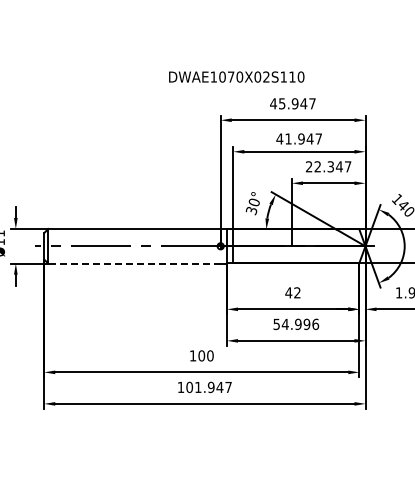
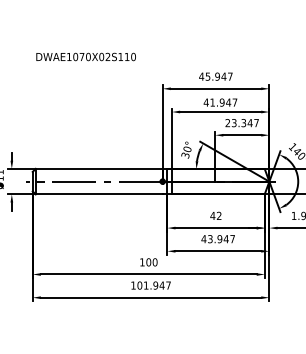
text: (236, 76) -> (85, 56), moved
text: (317, 166) -> (234, 122), 22.347 -> 23.347
line: (134, 263) -> (99, 194), dashed -> solid
text: (296, 324) -> (218, 239), 54.996 -> 43.947

